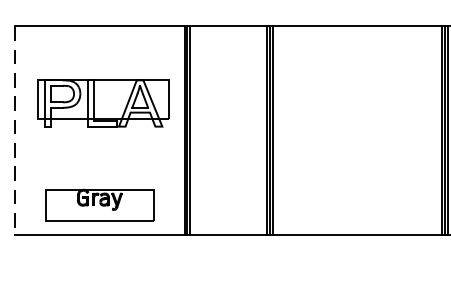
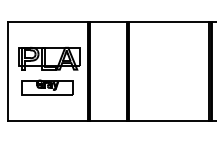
line: (14, 130) -> (7, 71), dashed -> solid
part: (99, 204) -> (47, 87), moved

